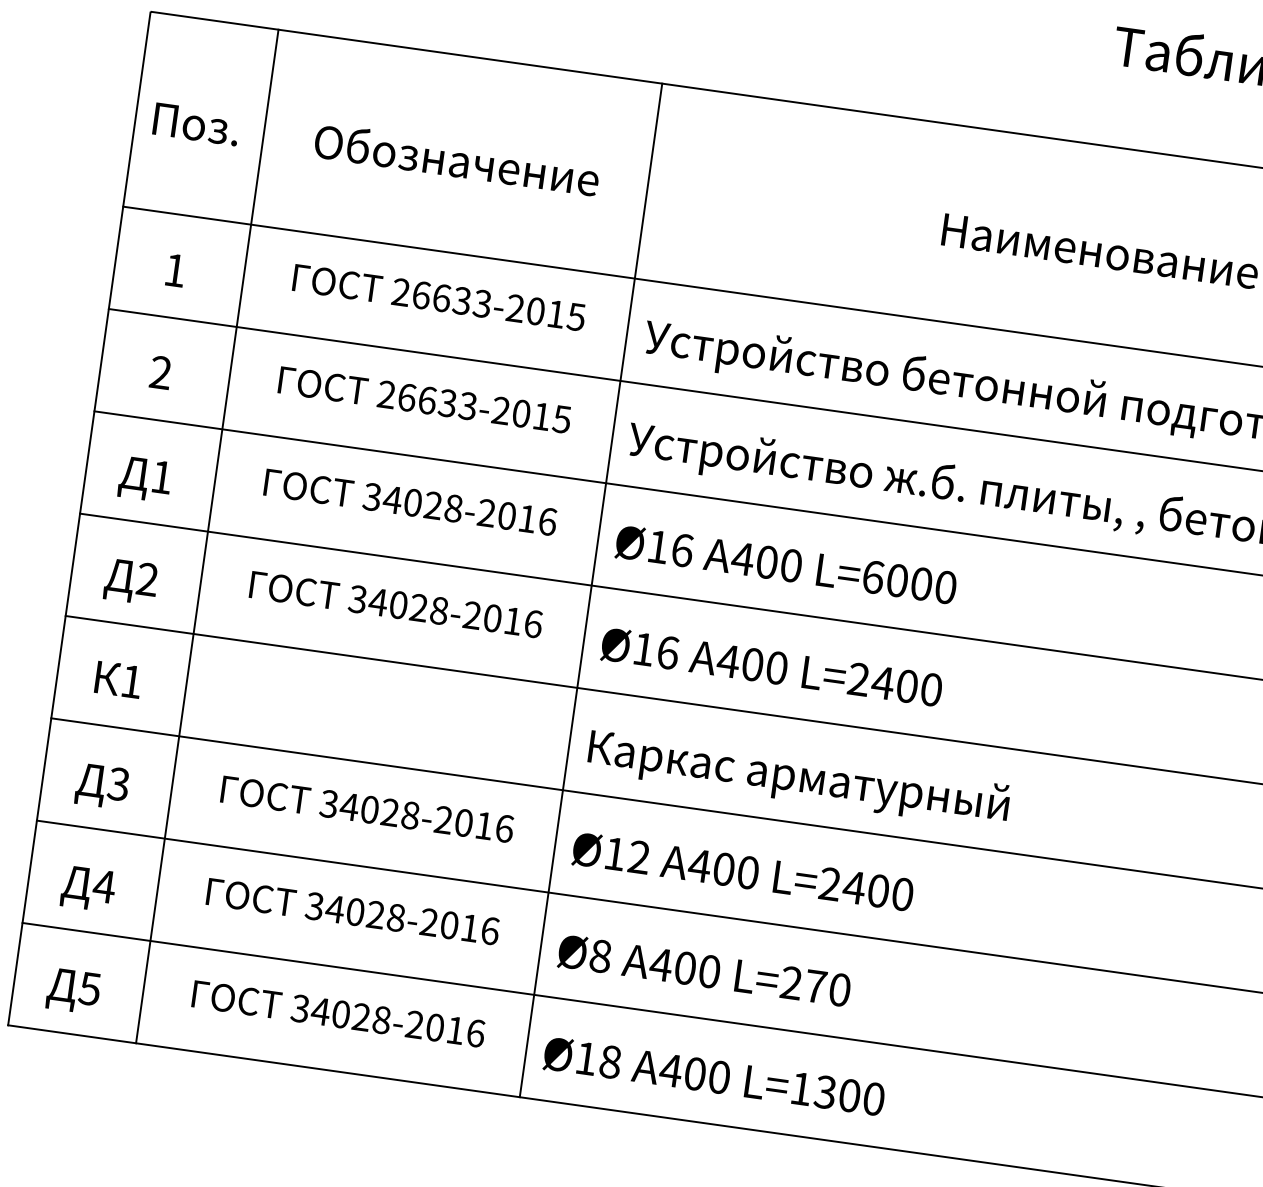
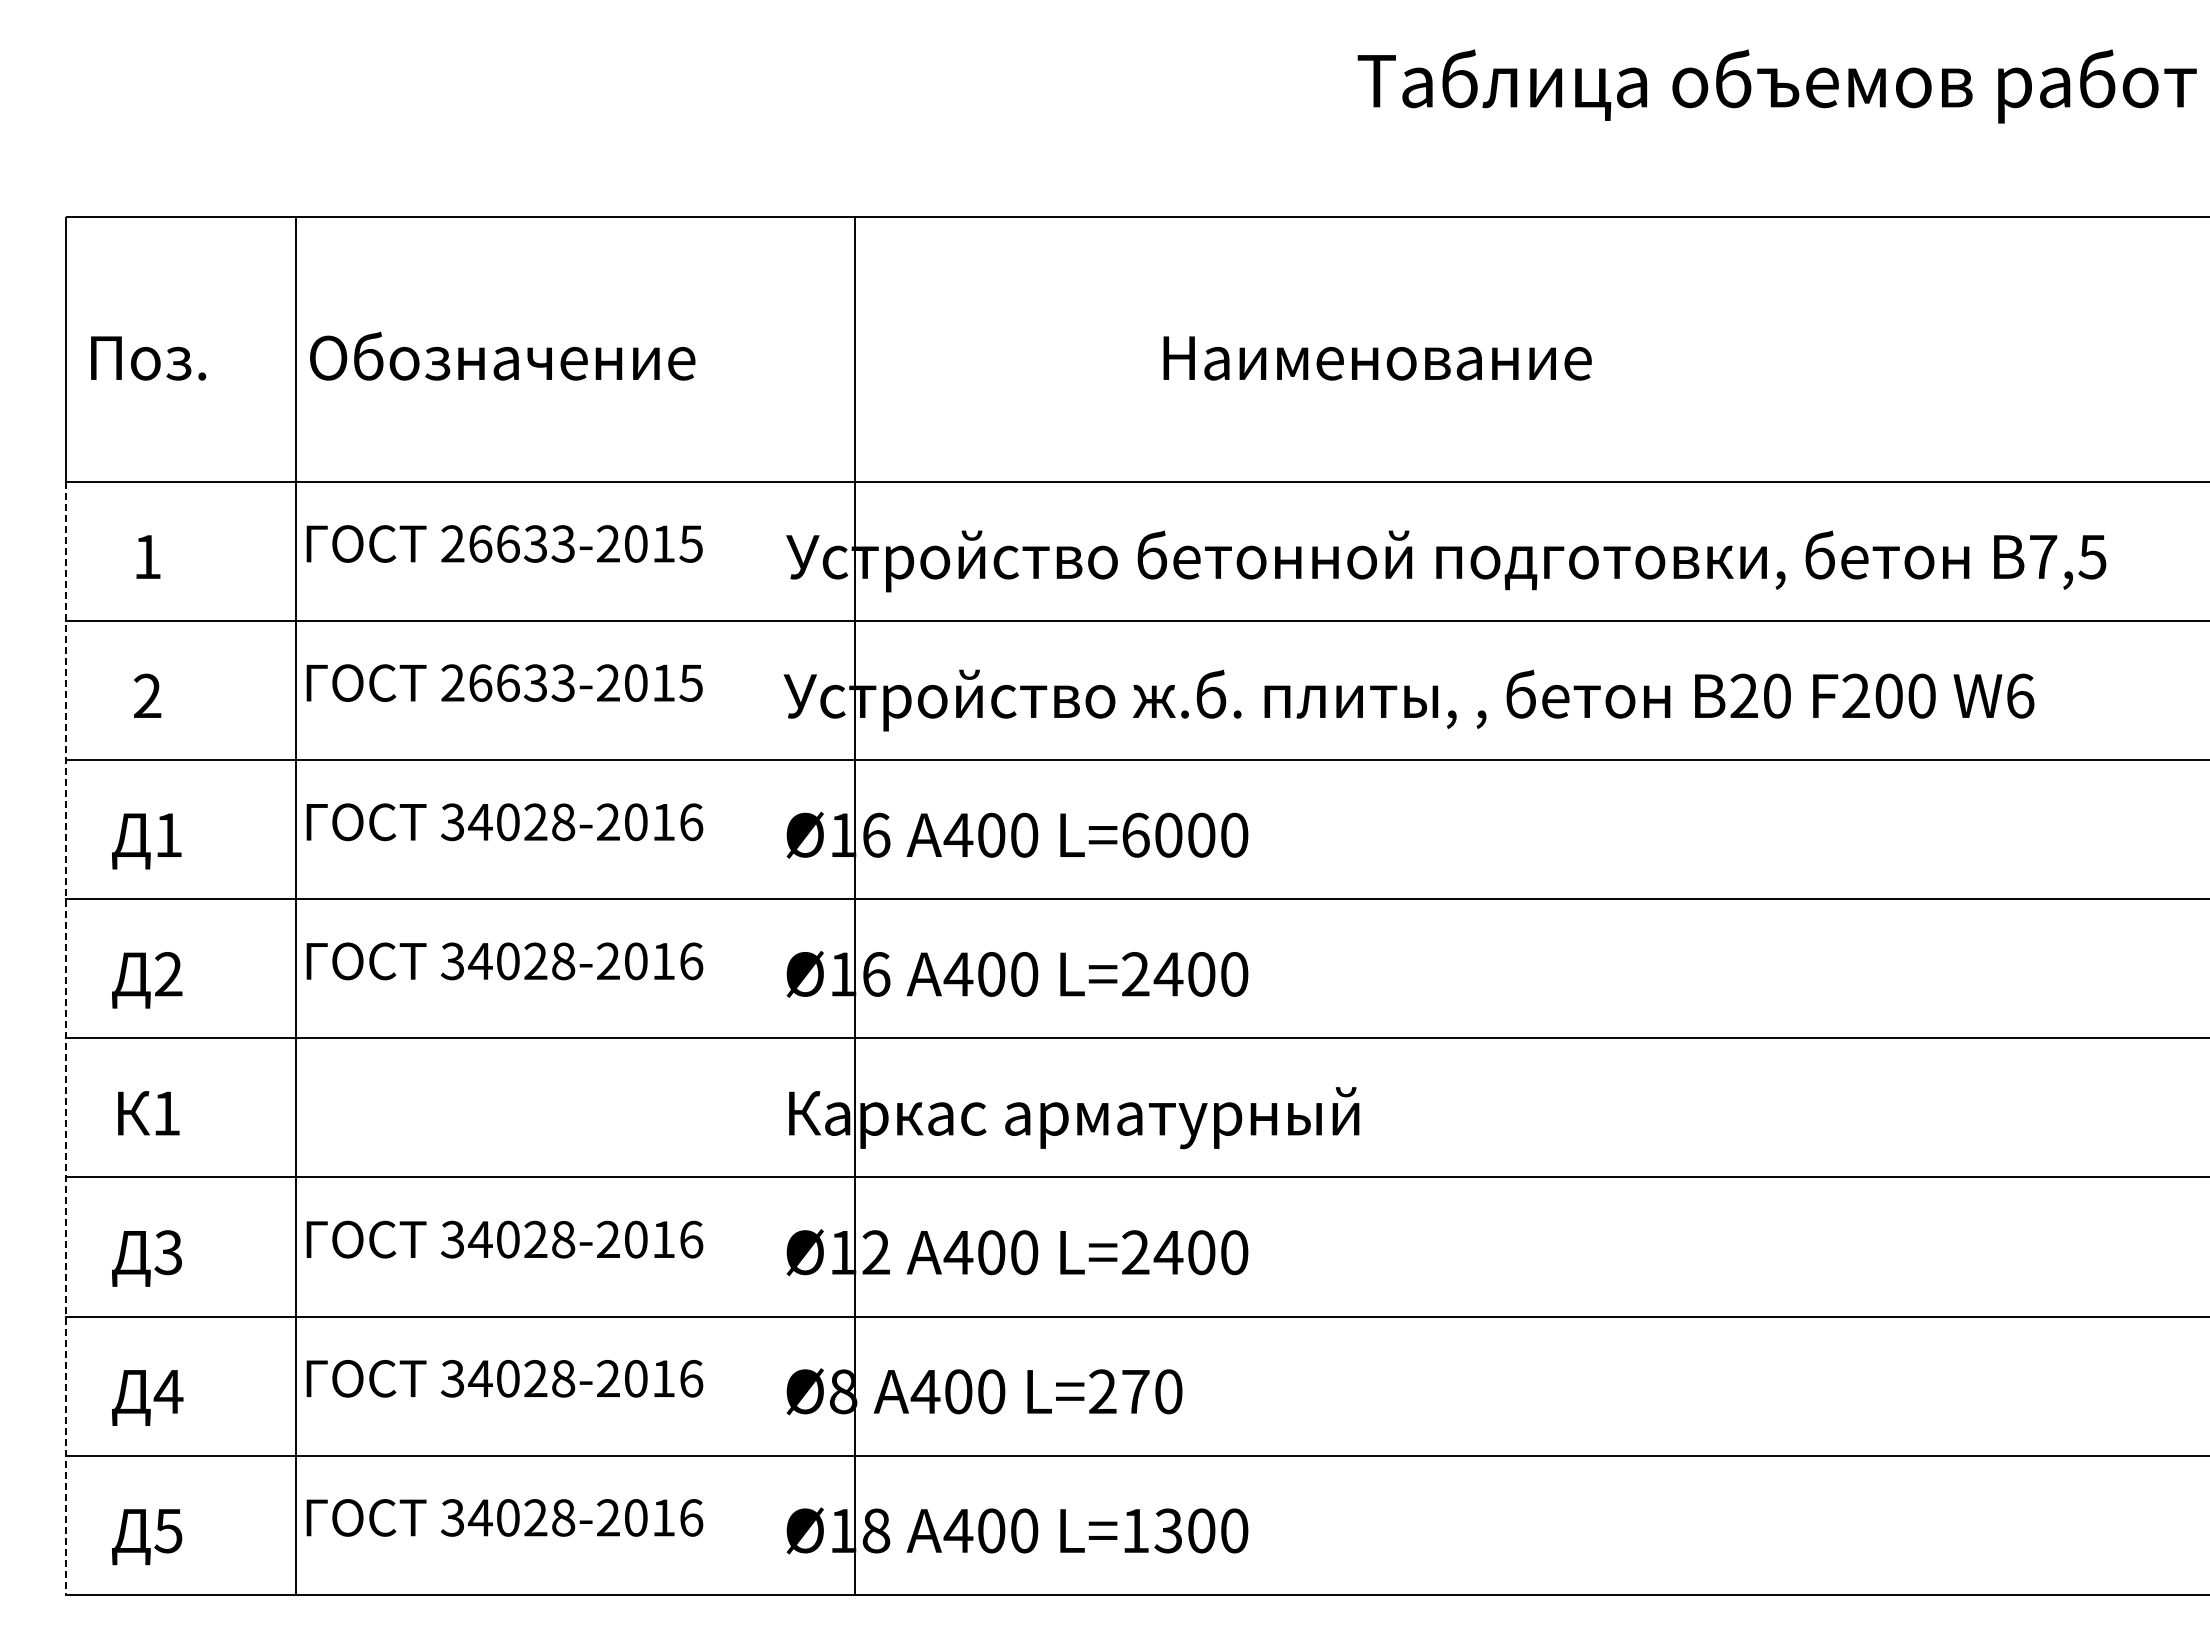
line: (207, 536) -> (296, 905), moved
line: (590, 590) -> (854, 905), moved
line: (65, 616) -> (66, 1038), solid -> dashed

